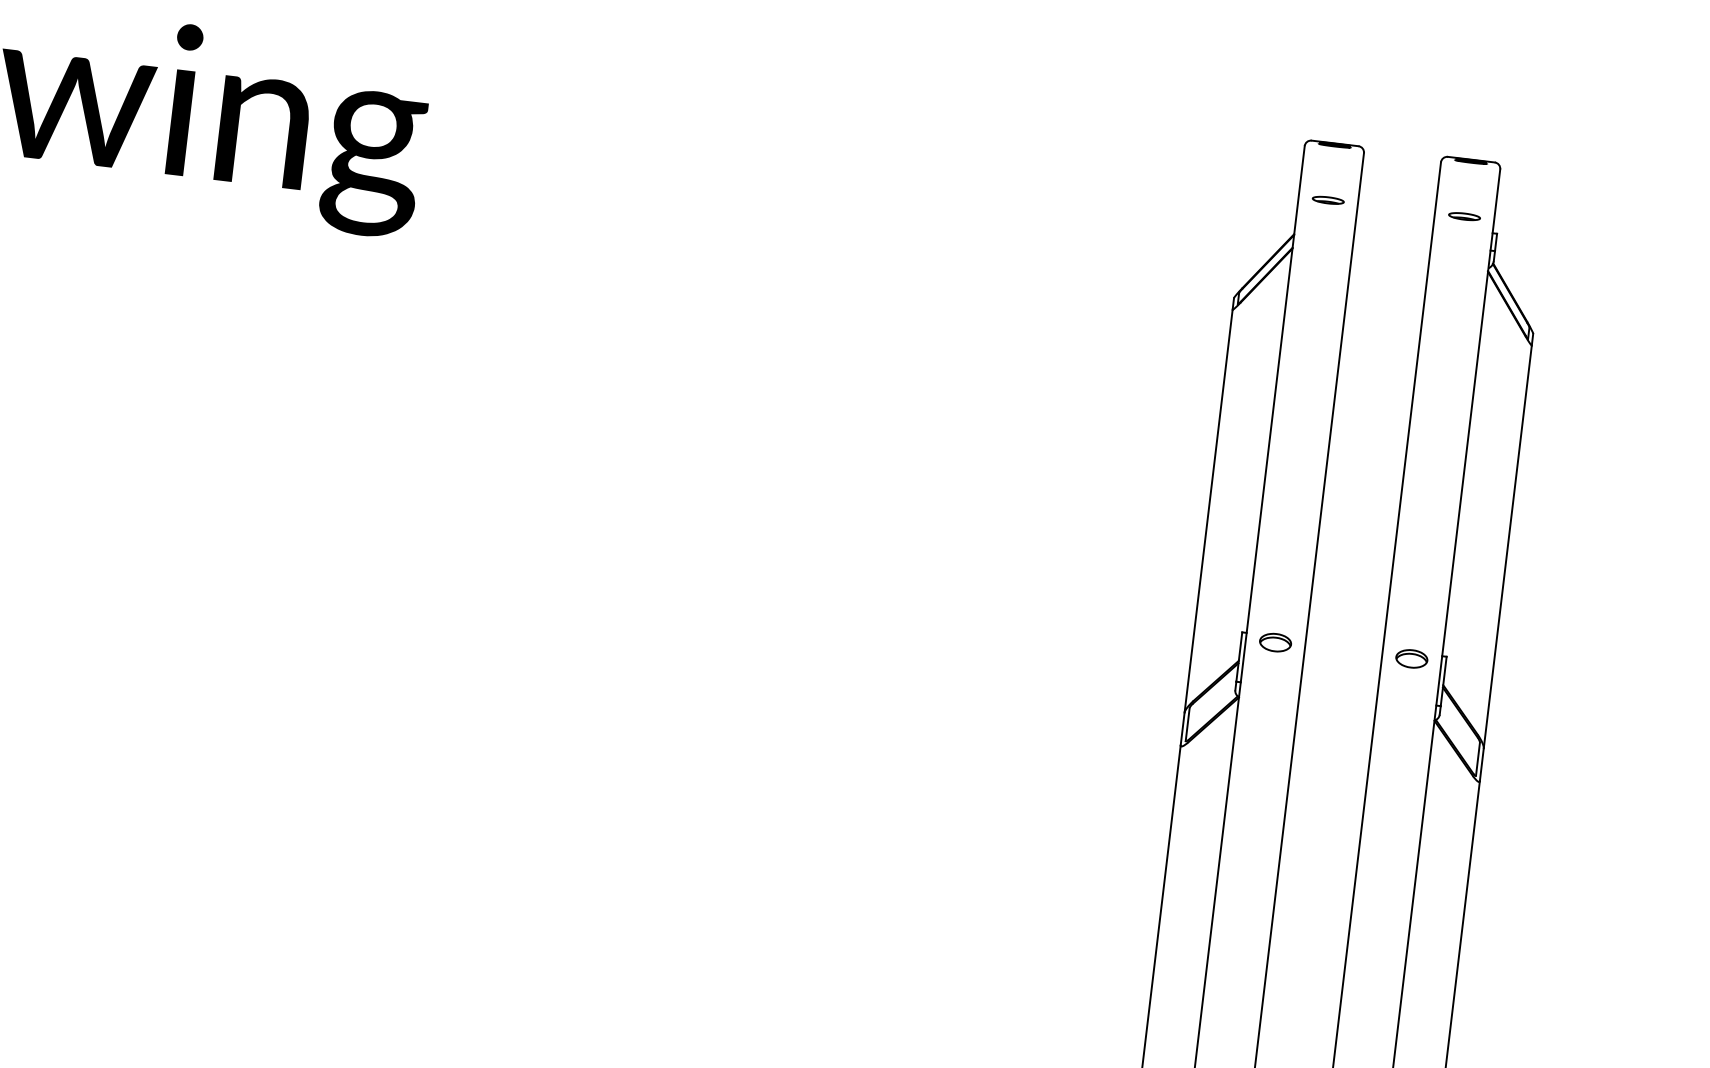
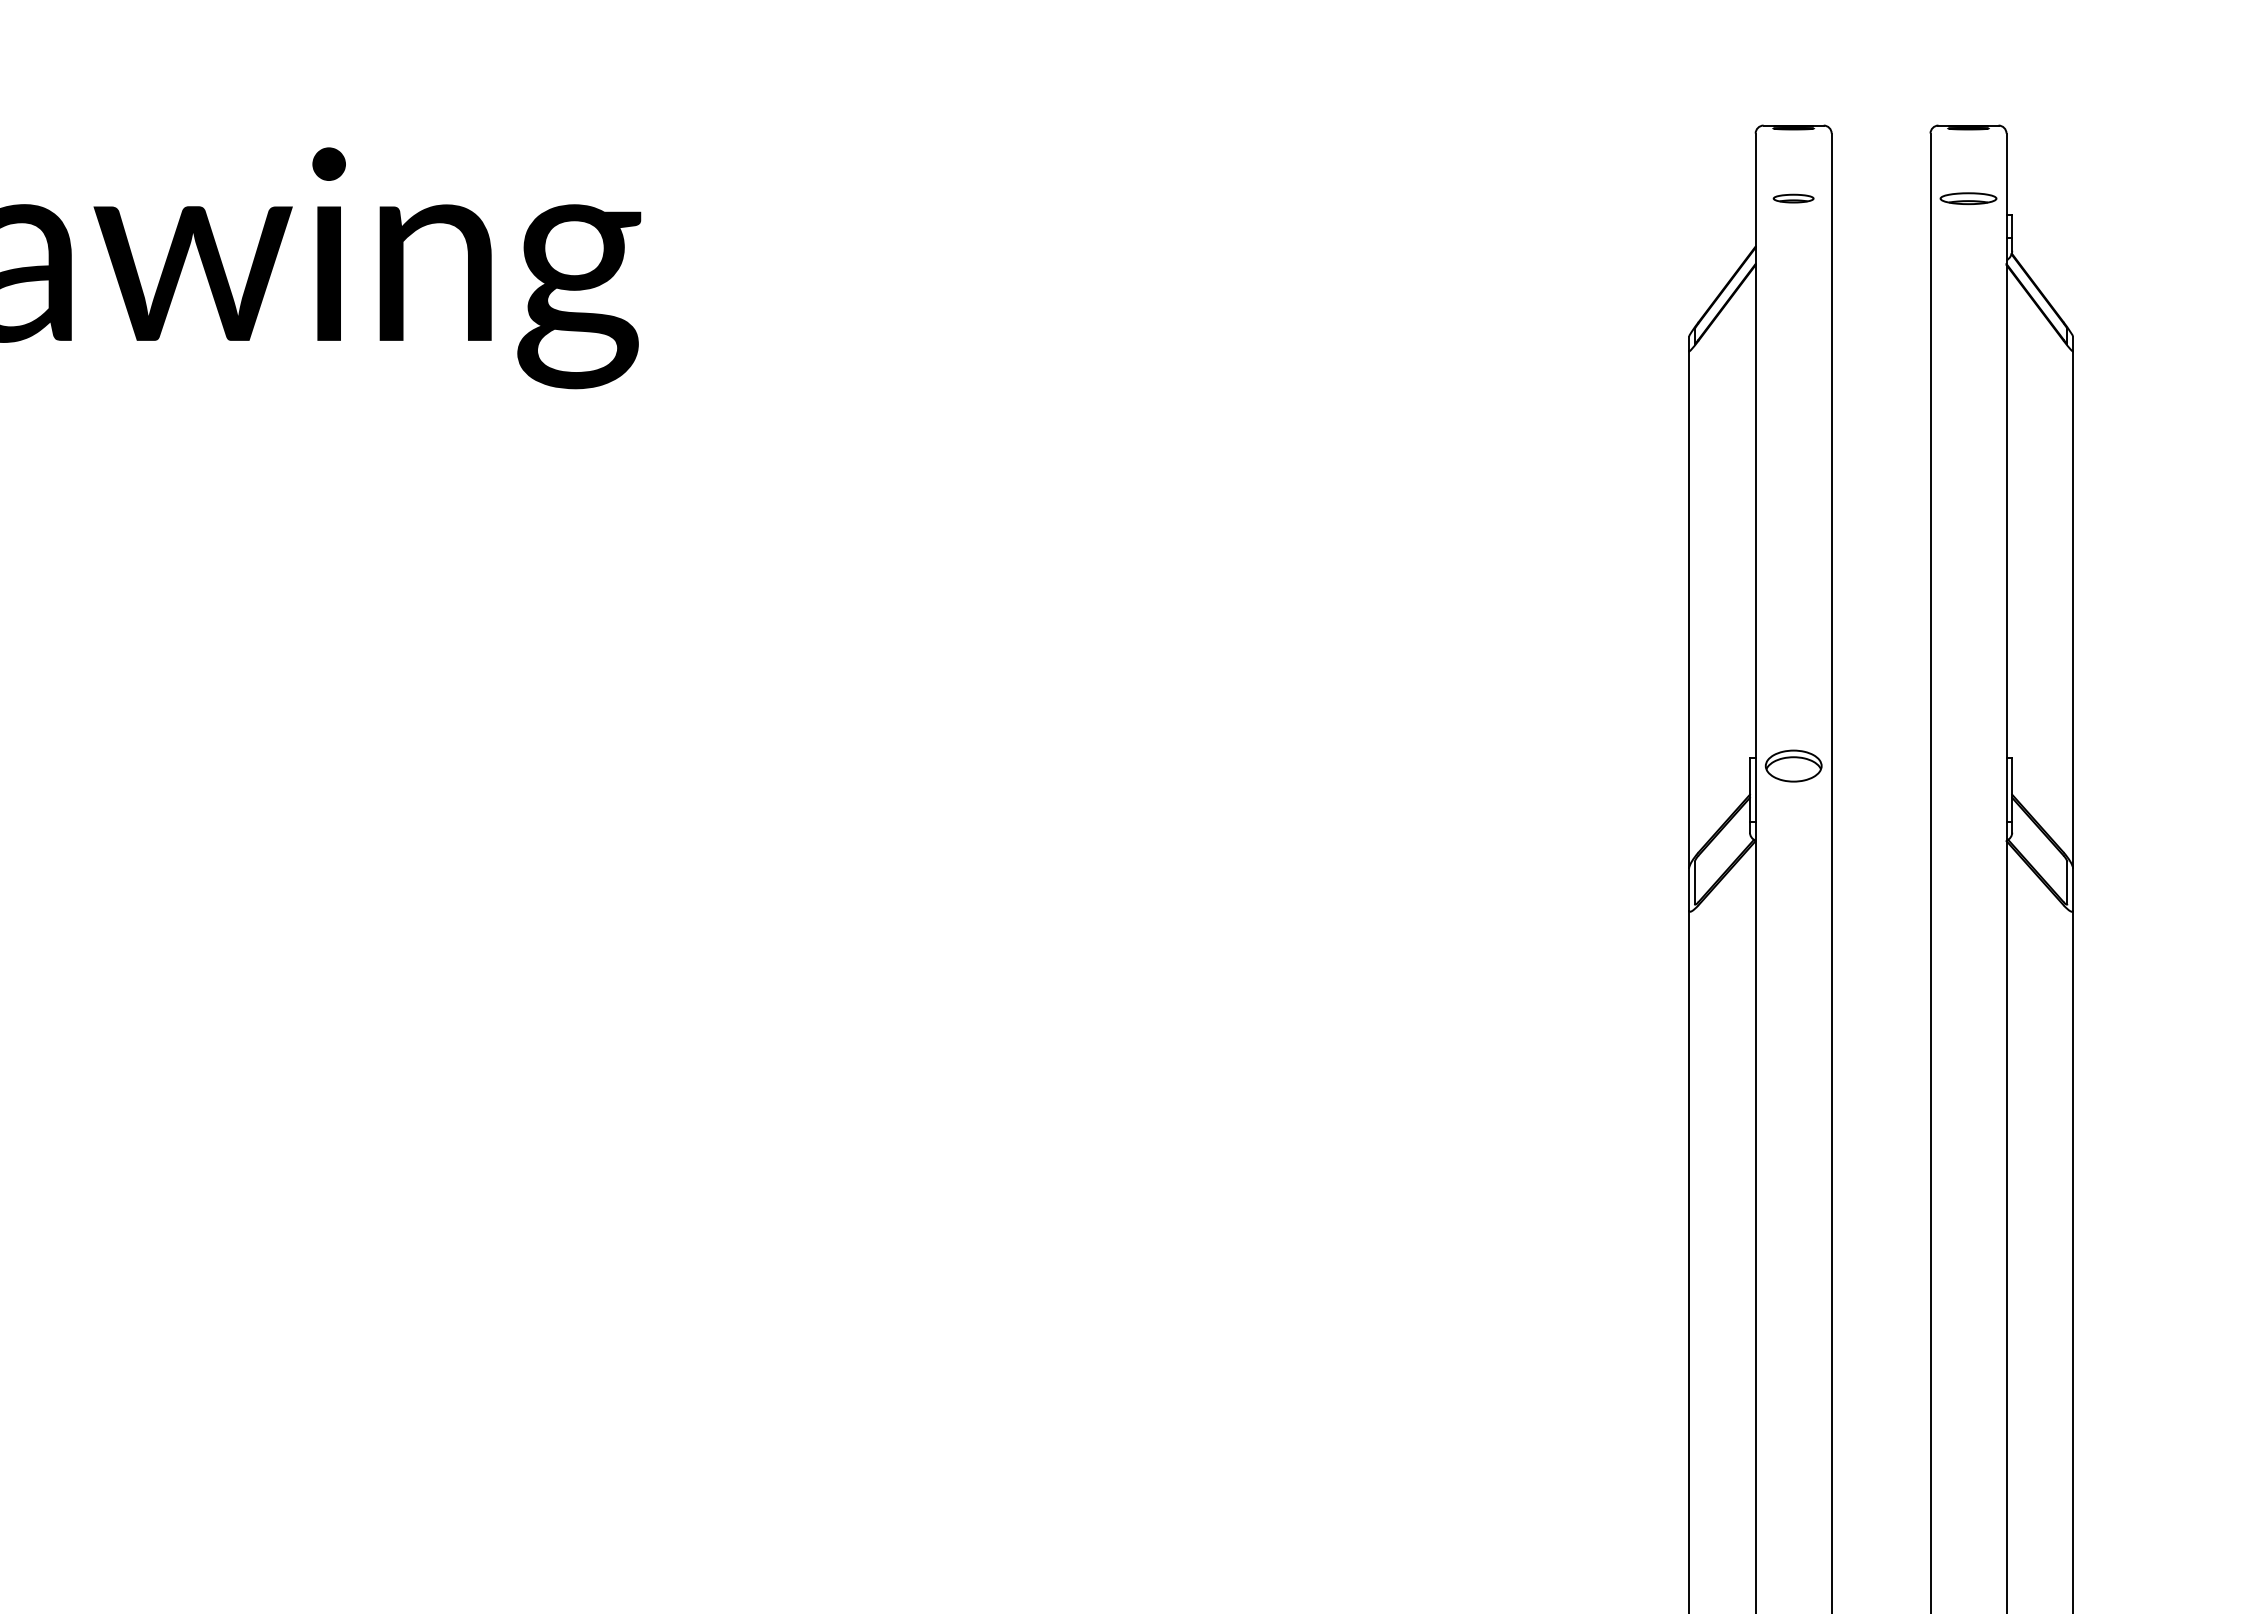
part: (1464, 216) -> (1968, 198), size x1.4
part: (1275, 642) -> (1793, 766), size x1.4
part: (1411, 659) -> (1968, 766), removed

